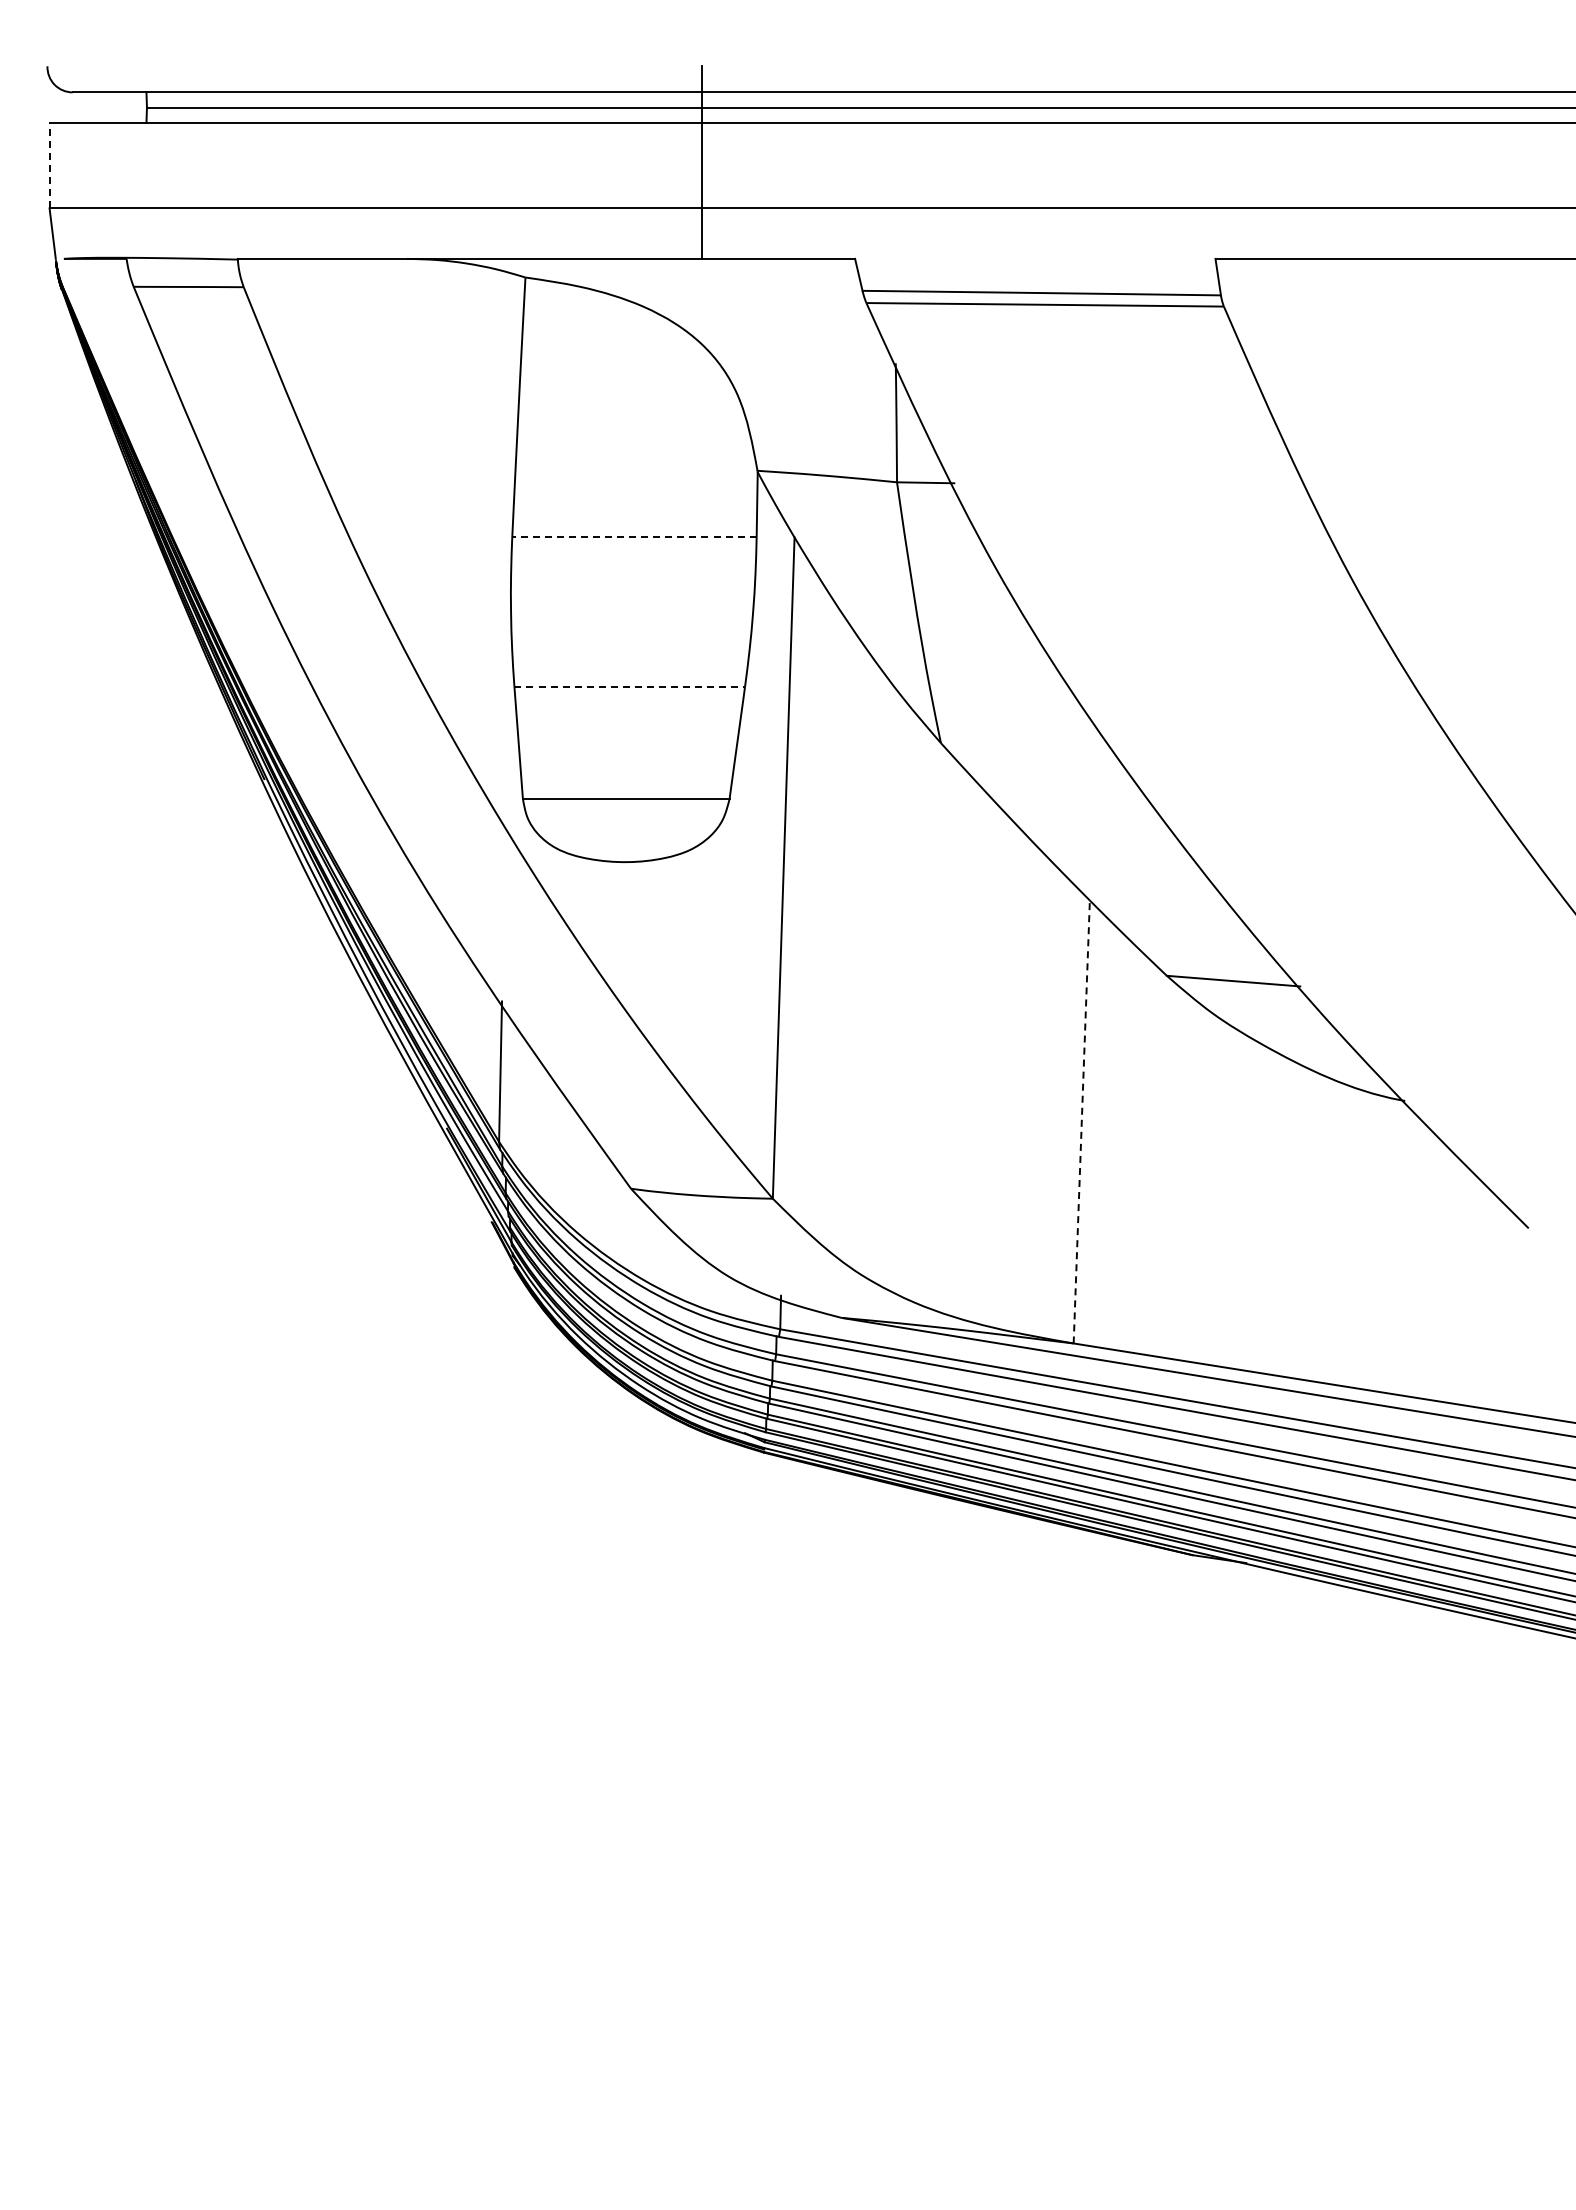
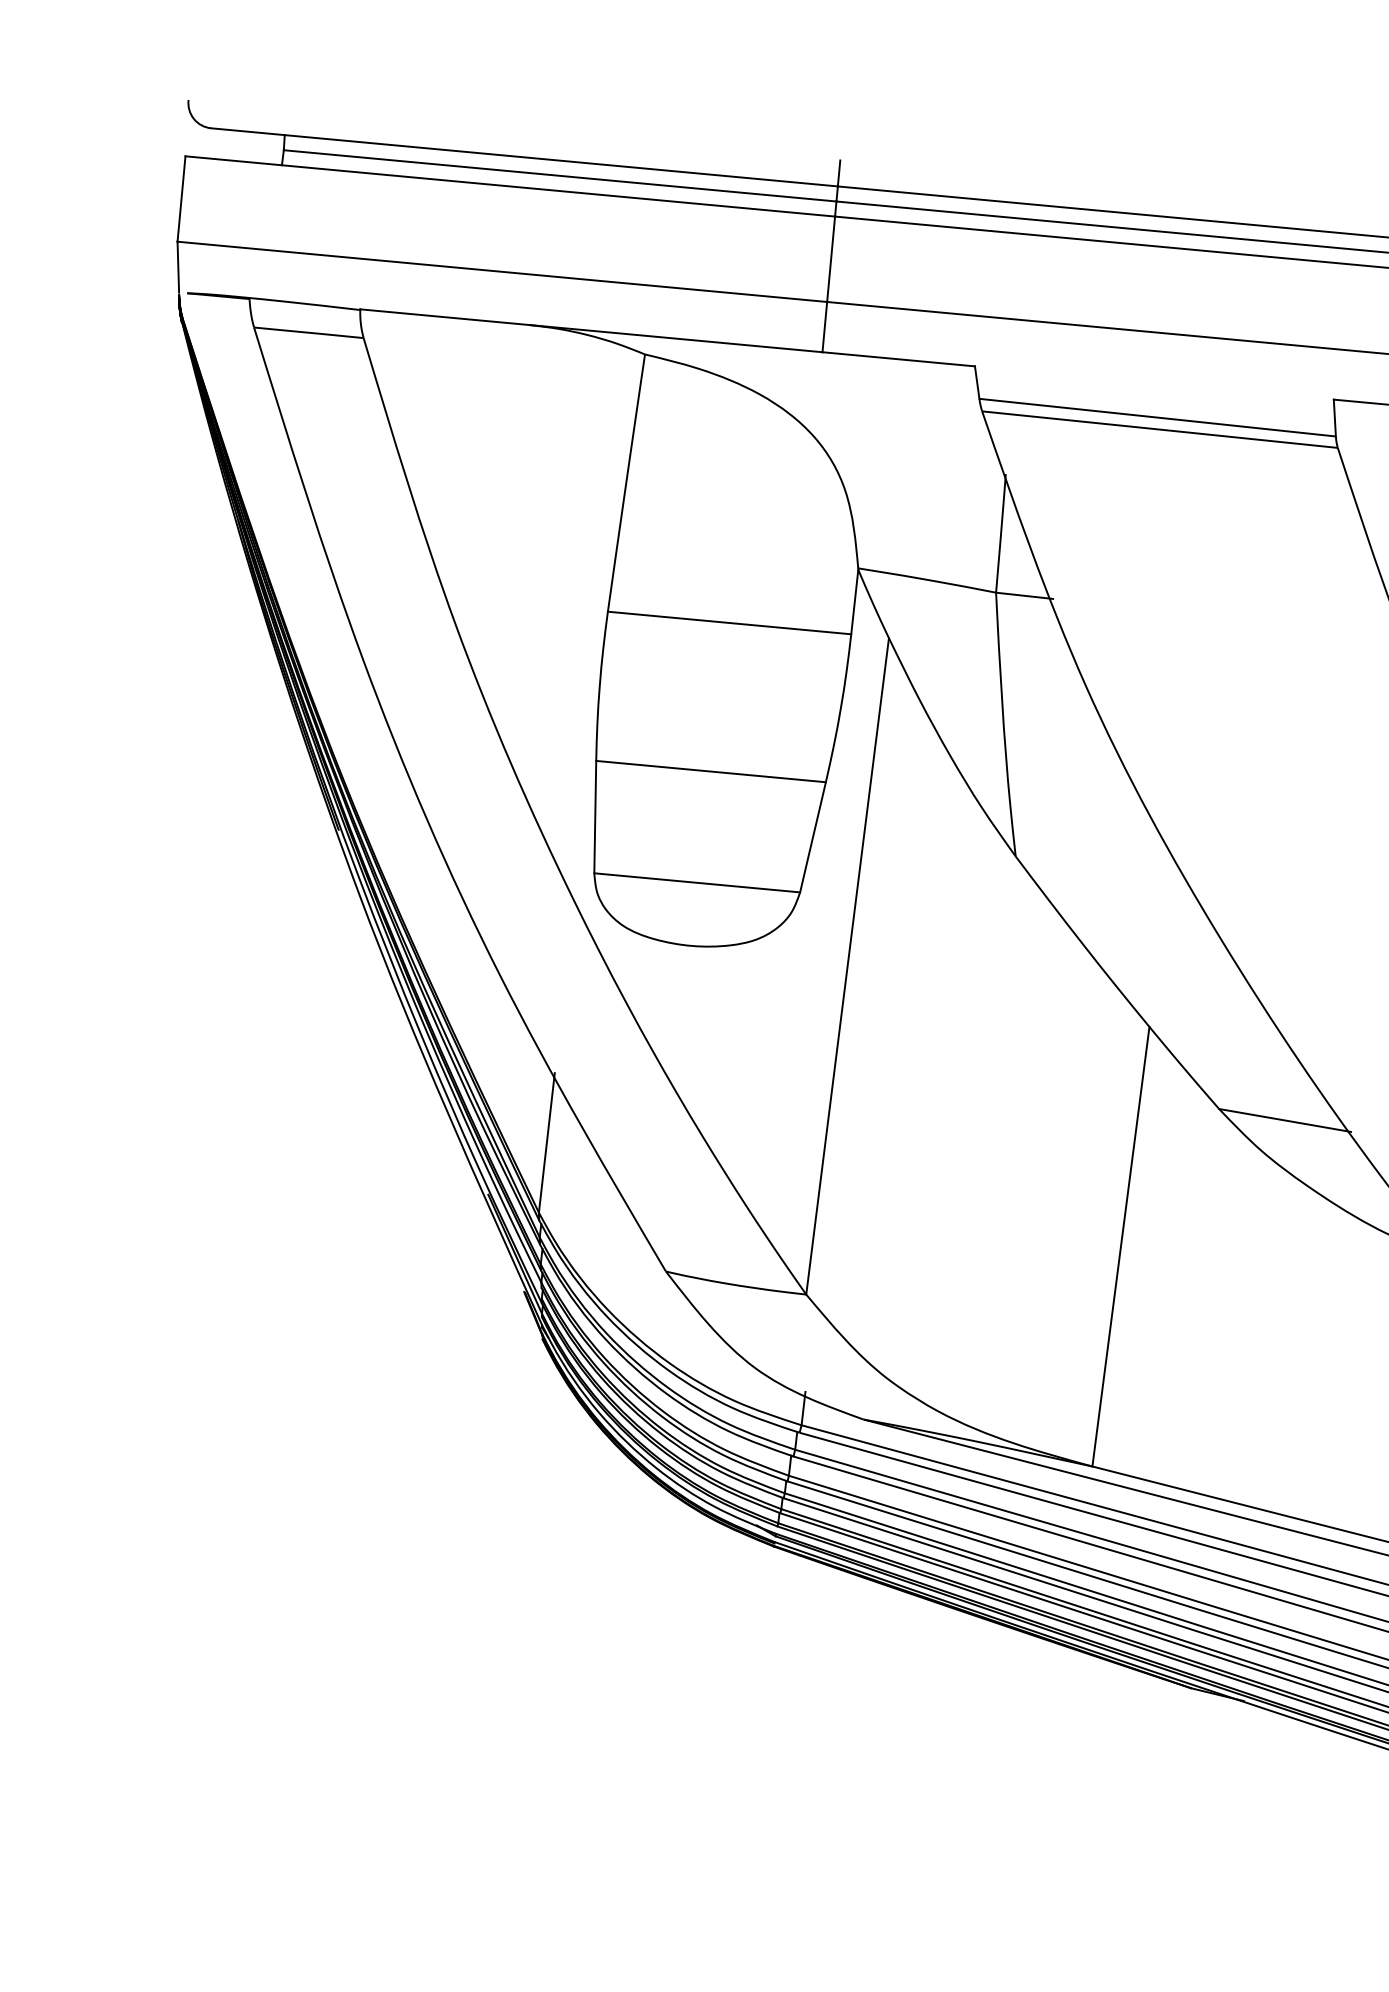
line: (49, 165) -> (181, 198), dashed -> solid
line: (633, 537) -> (728, 623), dashed -> solid
line: (630, 686) -> (711, 771), dashed -> solid
line: (1081, 1122) -> (1120, 1247), dashed -> solid

